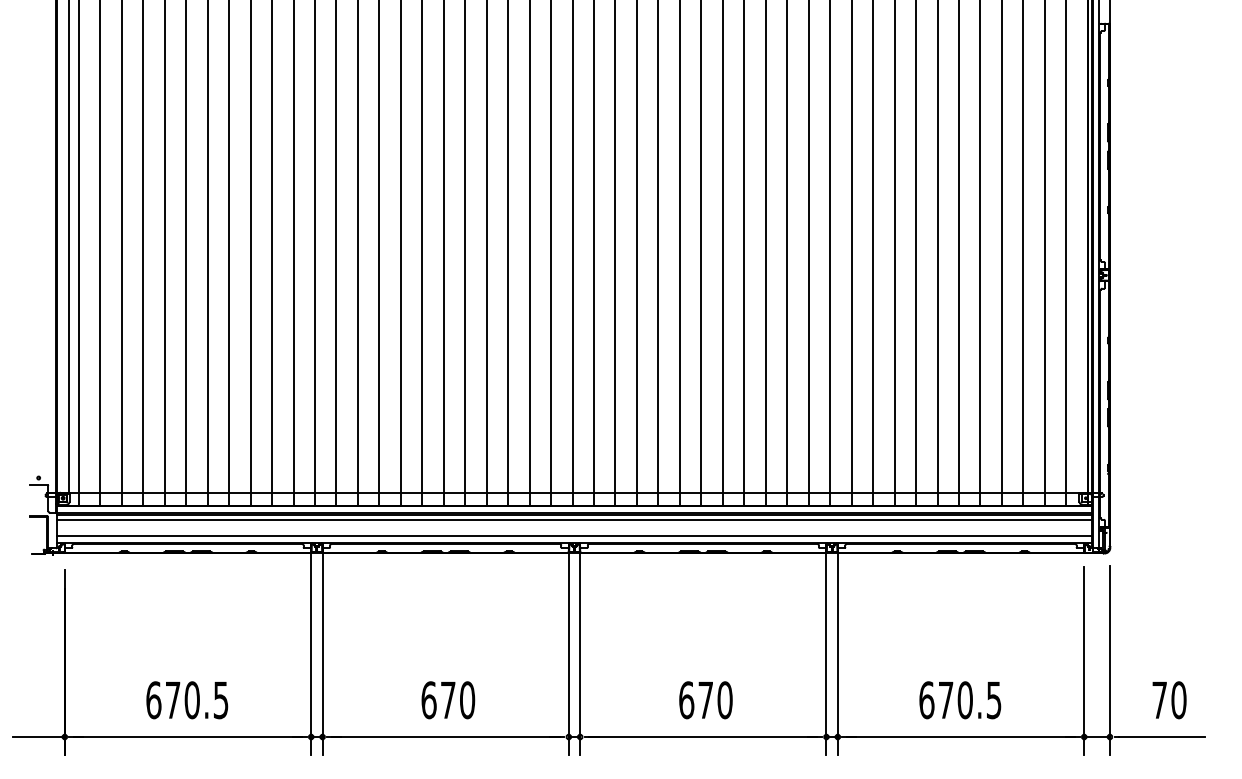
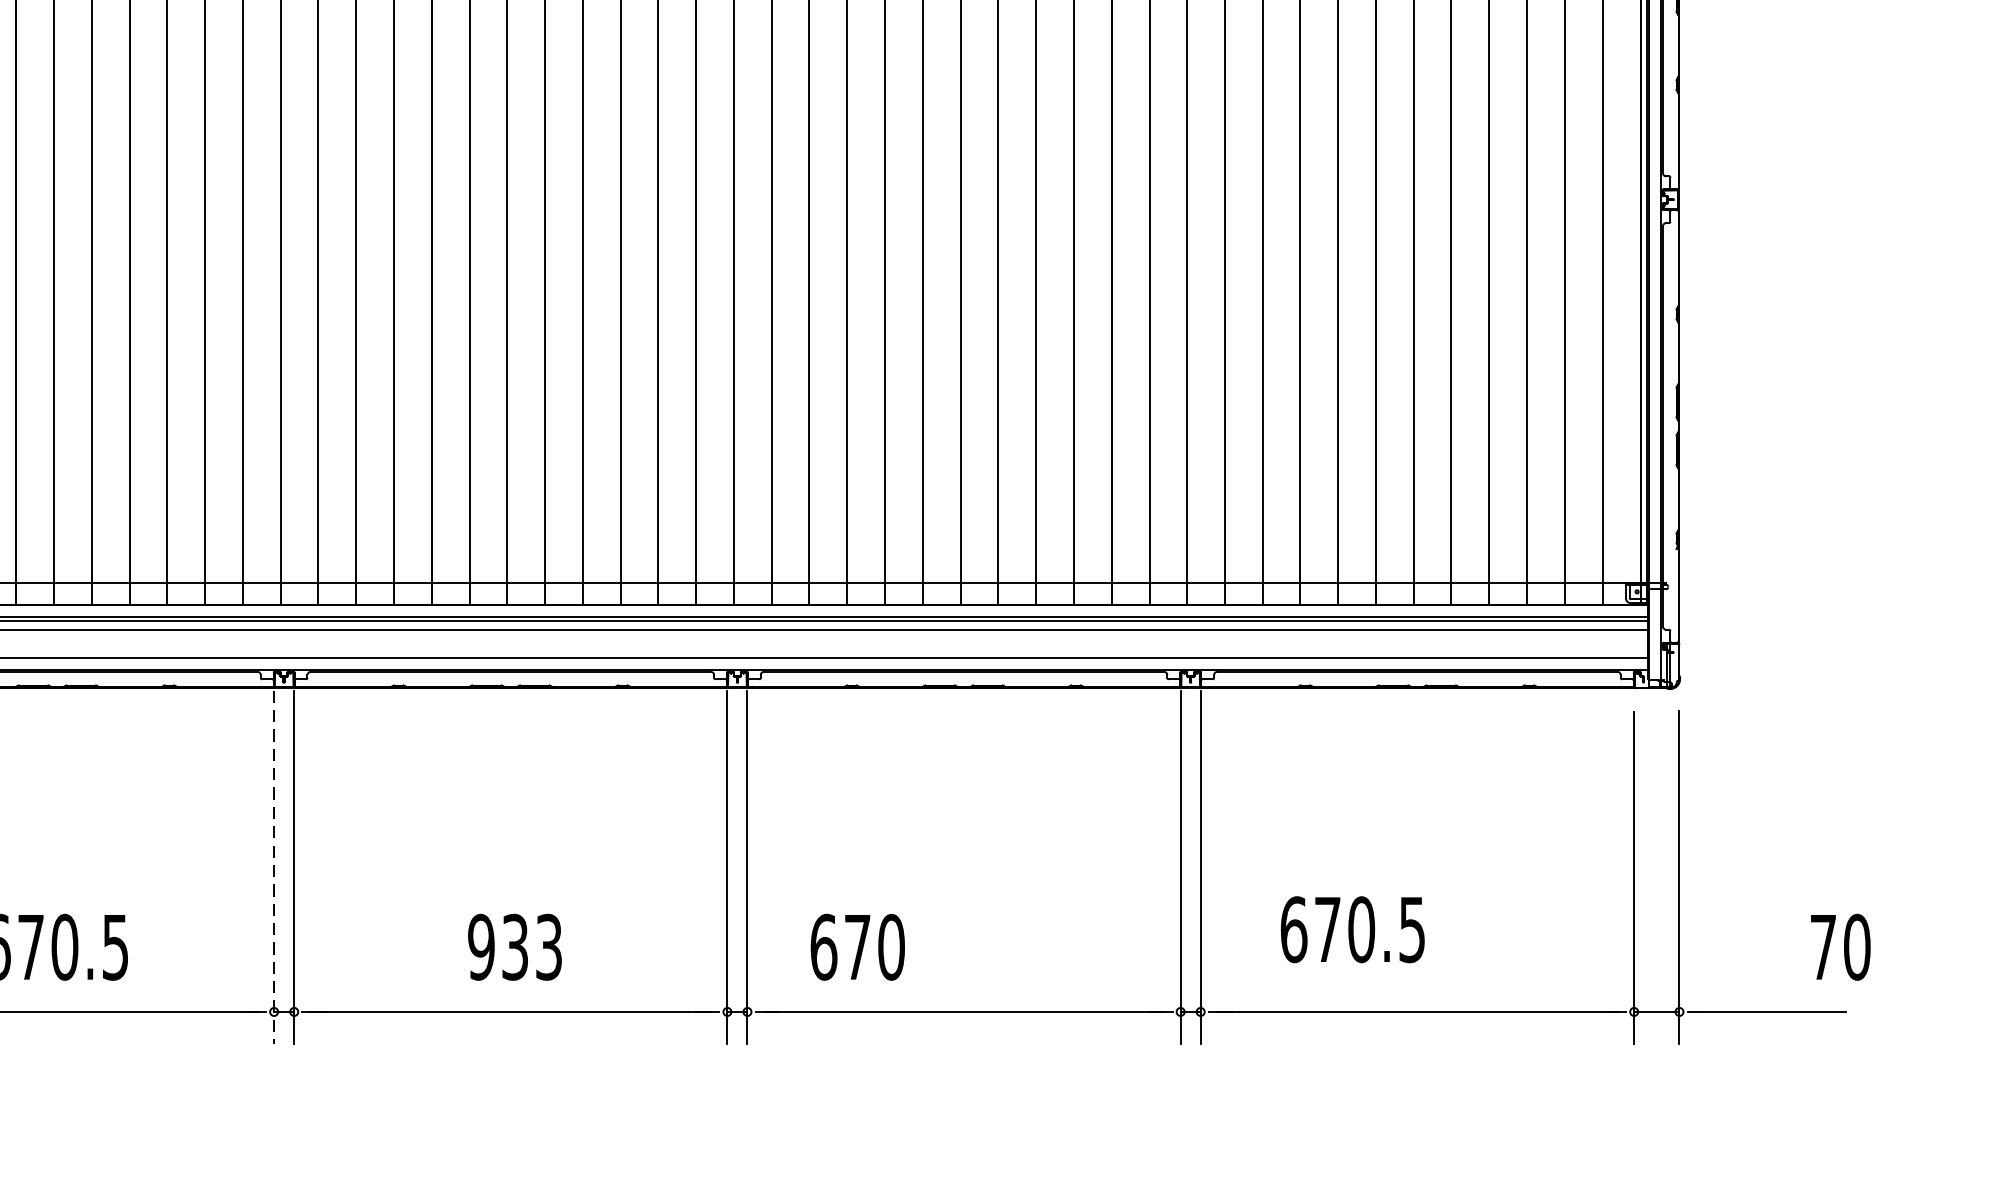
line: (311, 655) -> (274, 868), solid -> dashed
text: (448, 700) -> (515, 947), 670 -> 933
text: (705, 700) -> (857, 947), moved
text: (960, 700) -> (1353, 930), moved
text: (1169, 700) -> (1840, 947), moved

